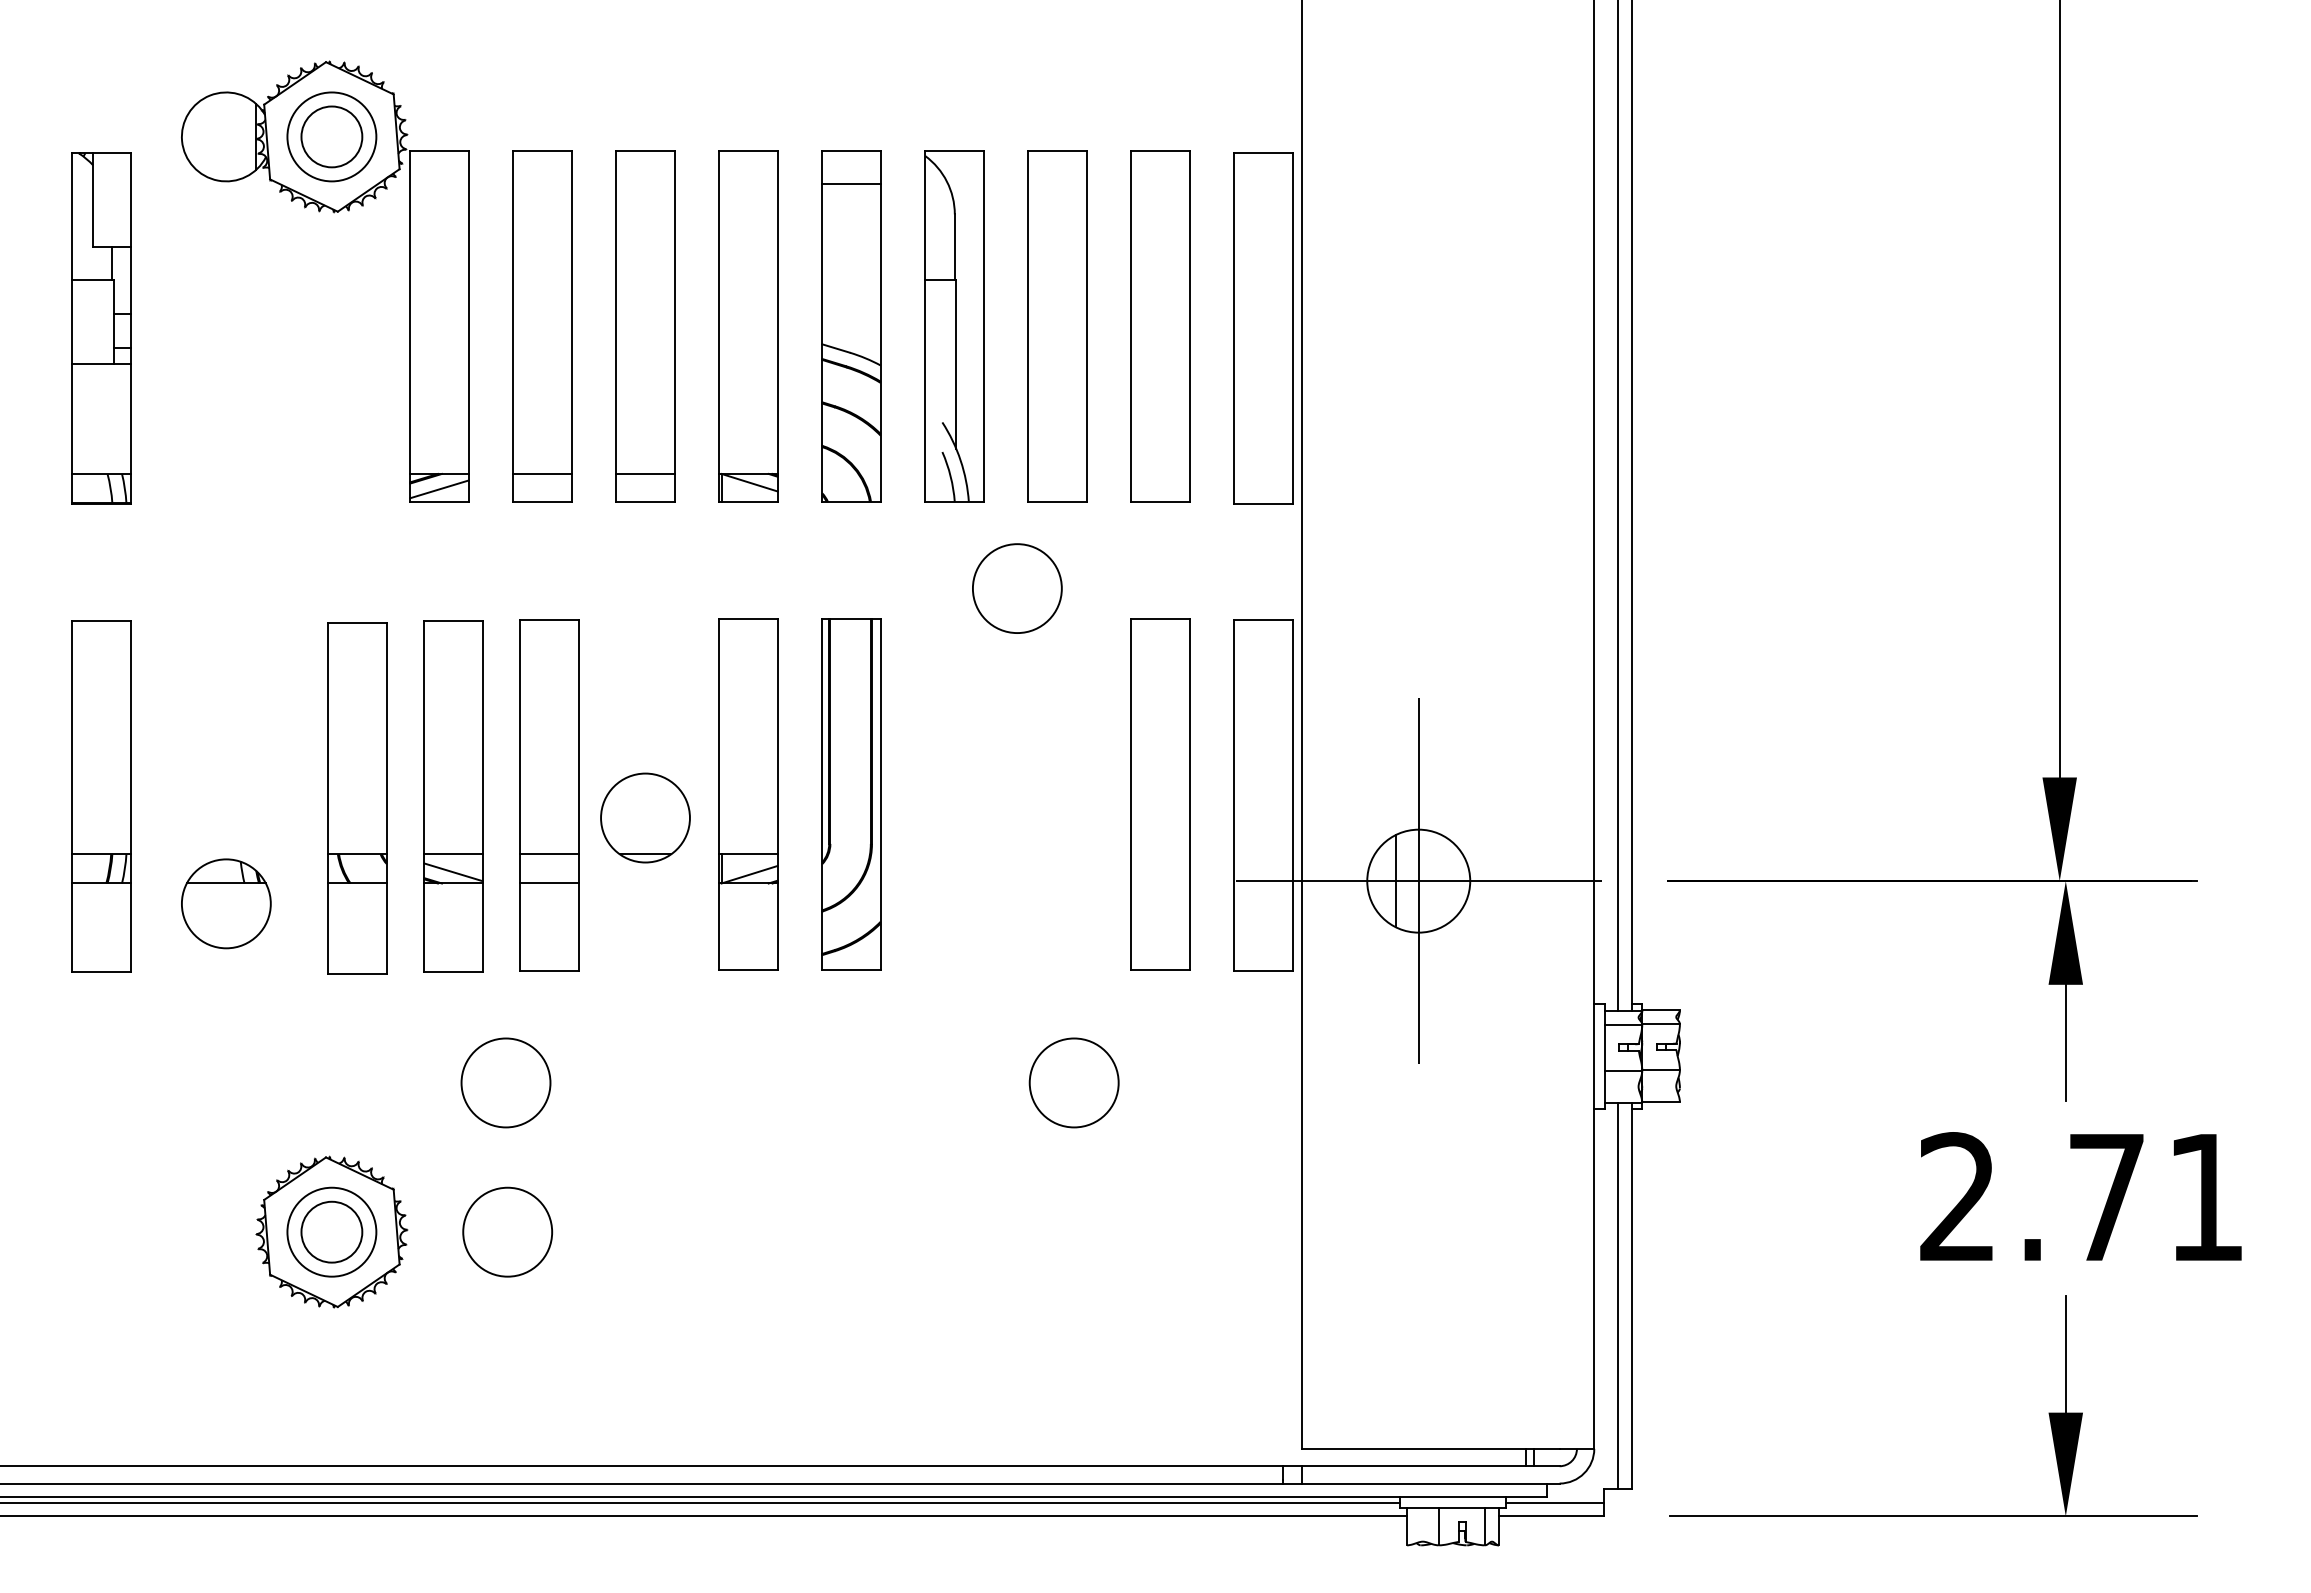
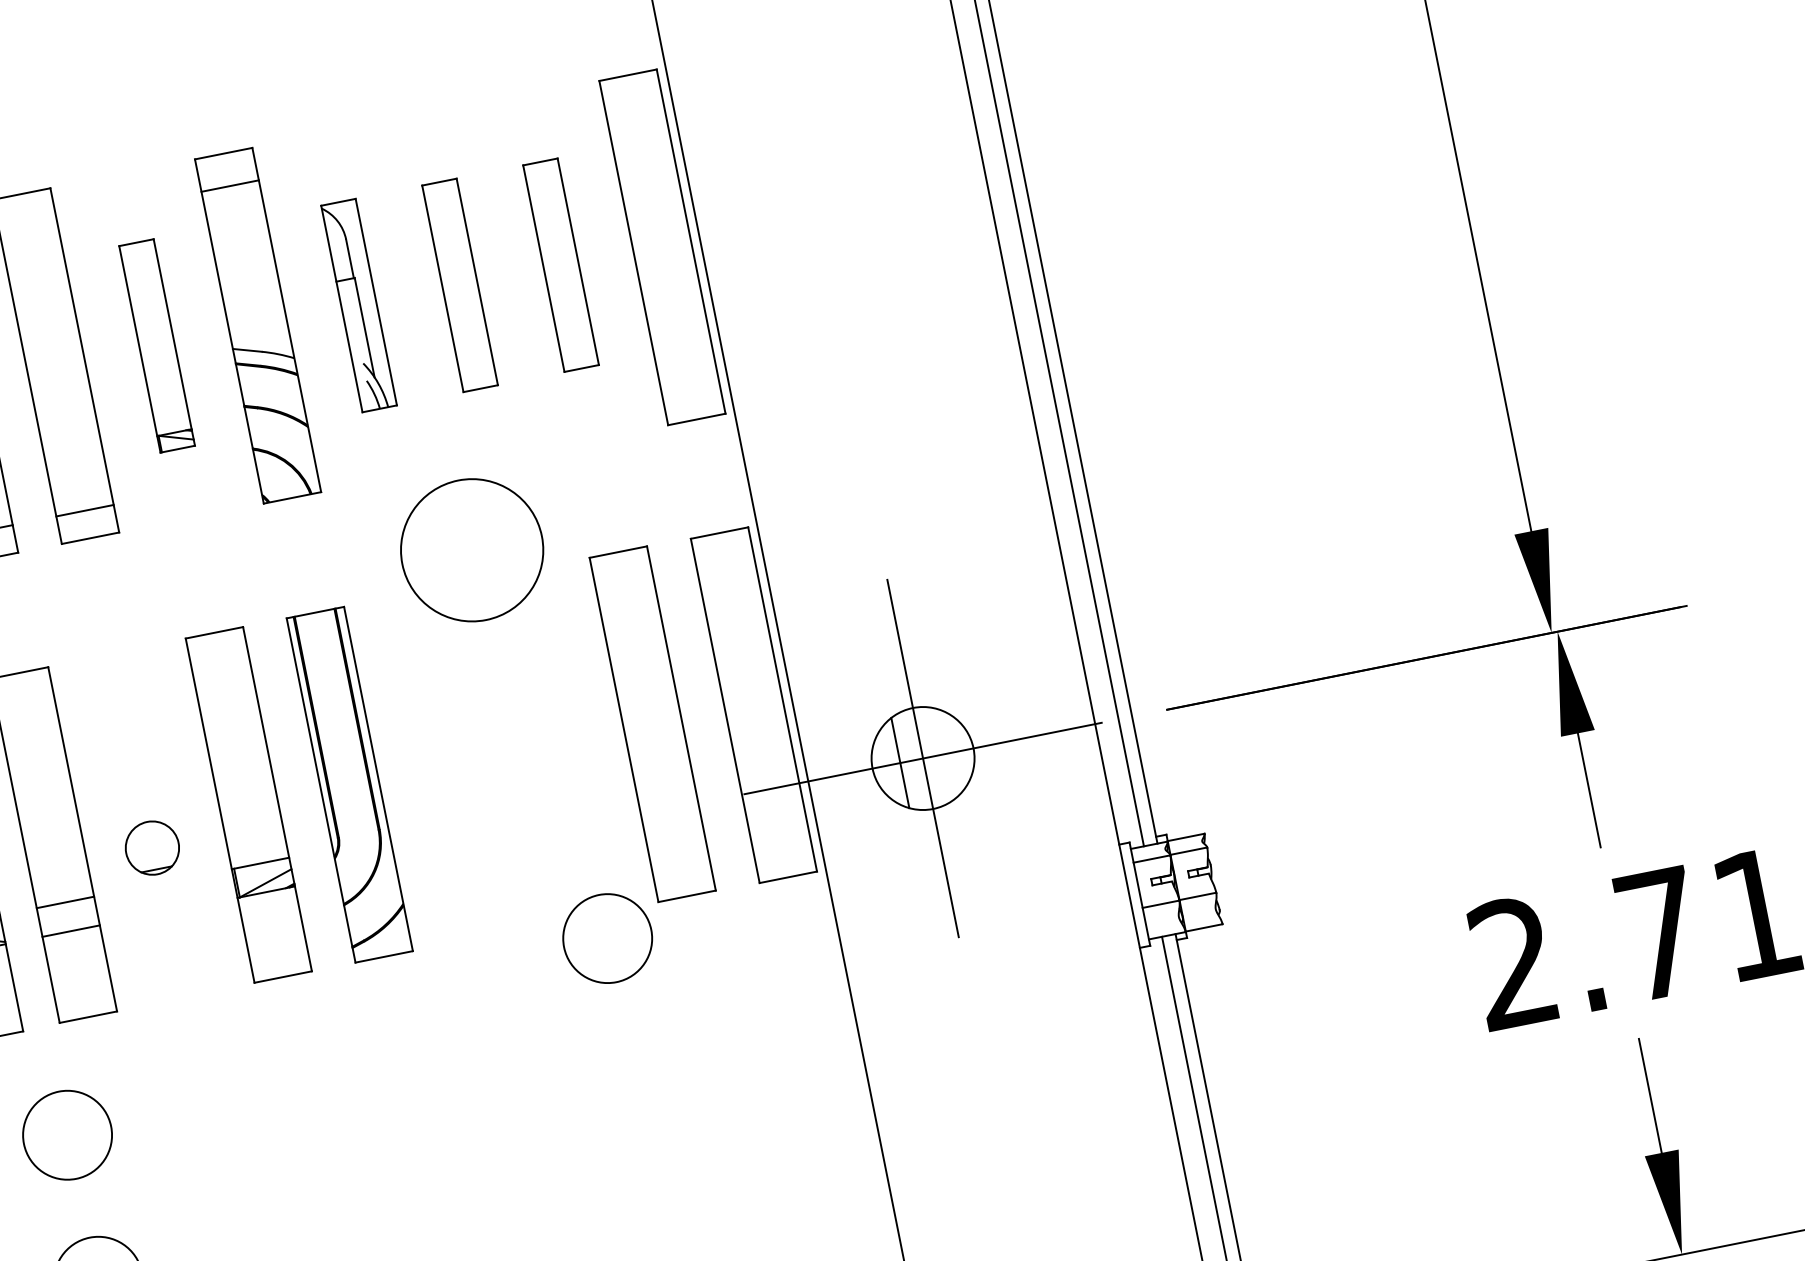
part: (748, 326) -> (157, 345), size x0.6
part: (954, 326) -> (359, 305), size x0.6
part: (1057, 326) -> (460, 285), size x0.6
part: (1160, 326) -> (561, 265), size x0.6
circle: (1016, 588) -> (471, 550), size x1.6
part: (645, 817) -> (152, 847), size x0.6
circle: (1073, 1082) -> (606, 938), moved

